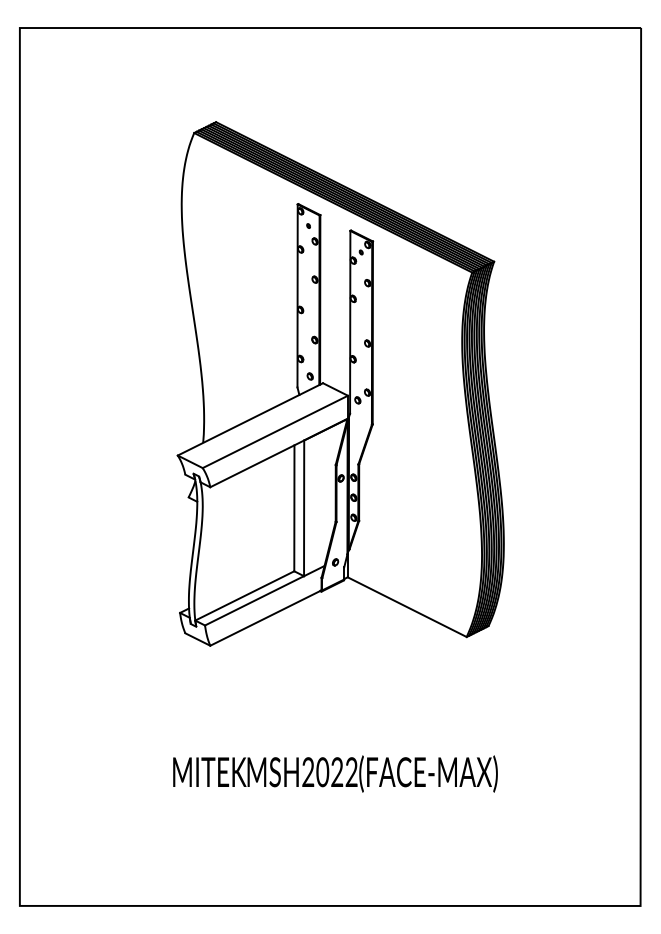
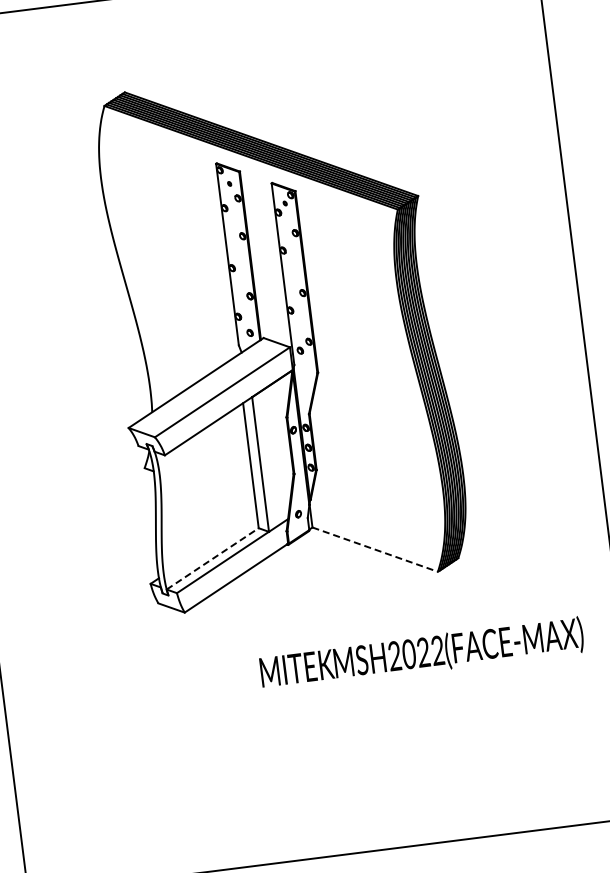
line: (245, 595) -> (213, 558), solid -> dashed
line: (407, 607) -> (375, 549), solid -> dashed
text: (335, 773) -> (421, 653), moved

